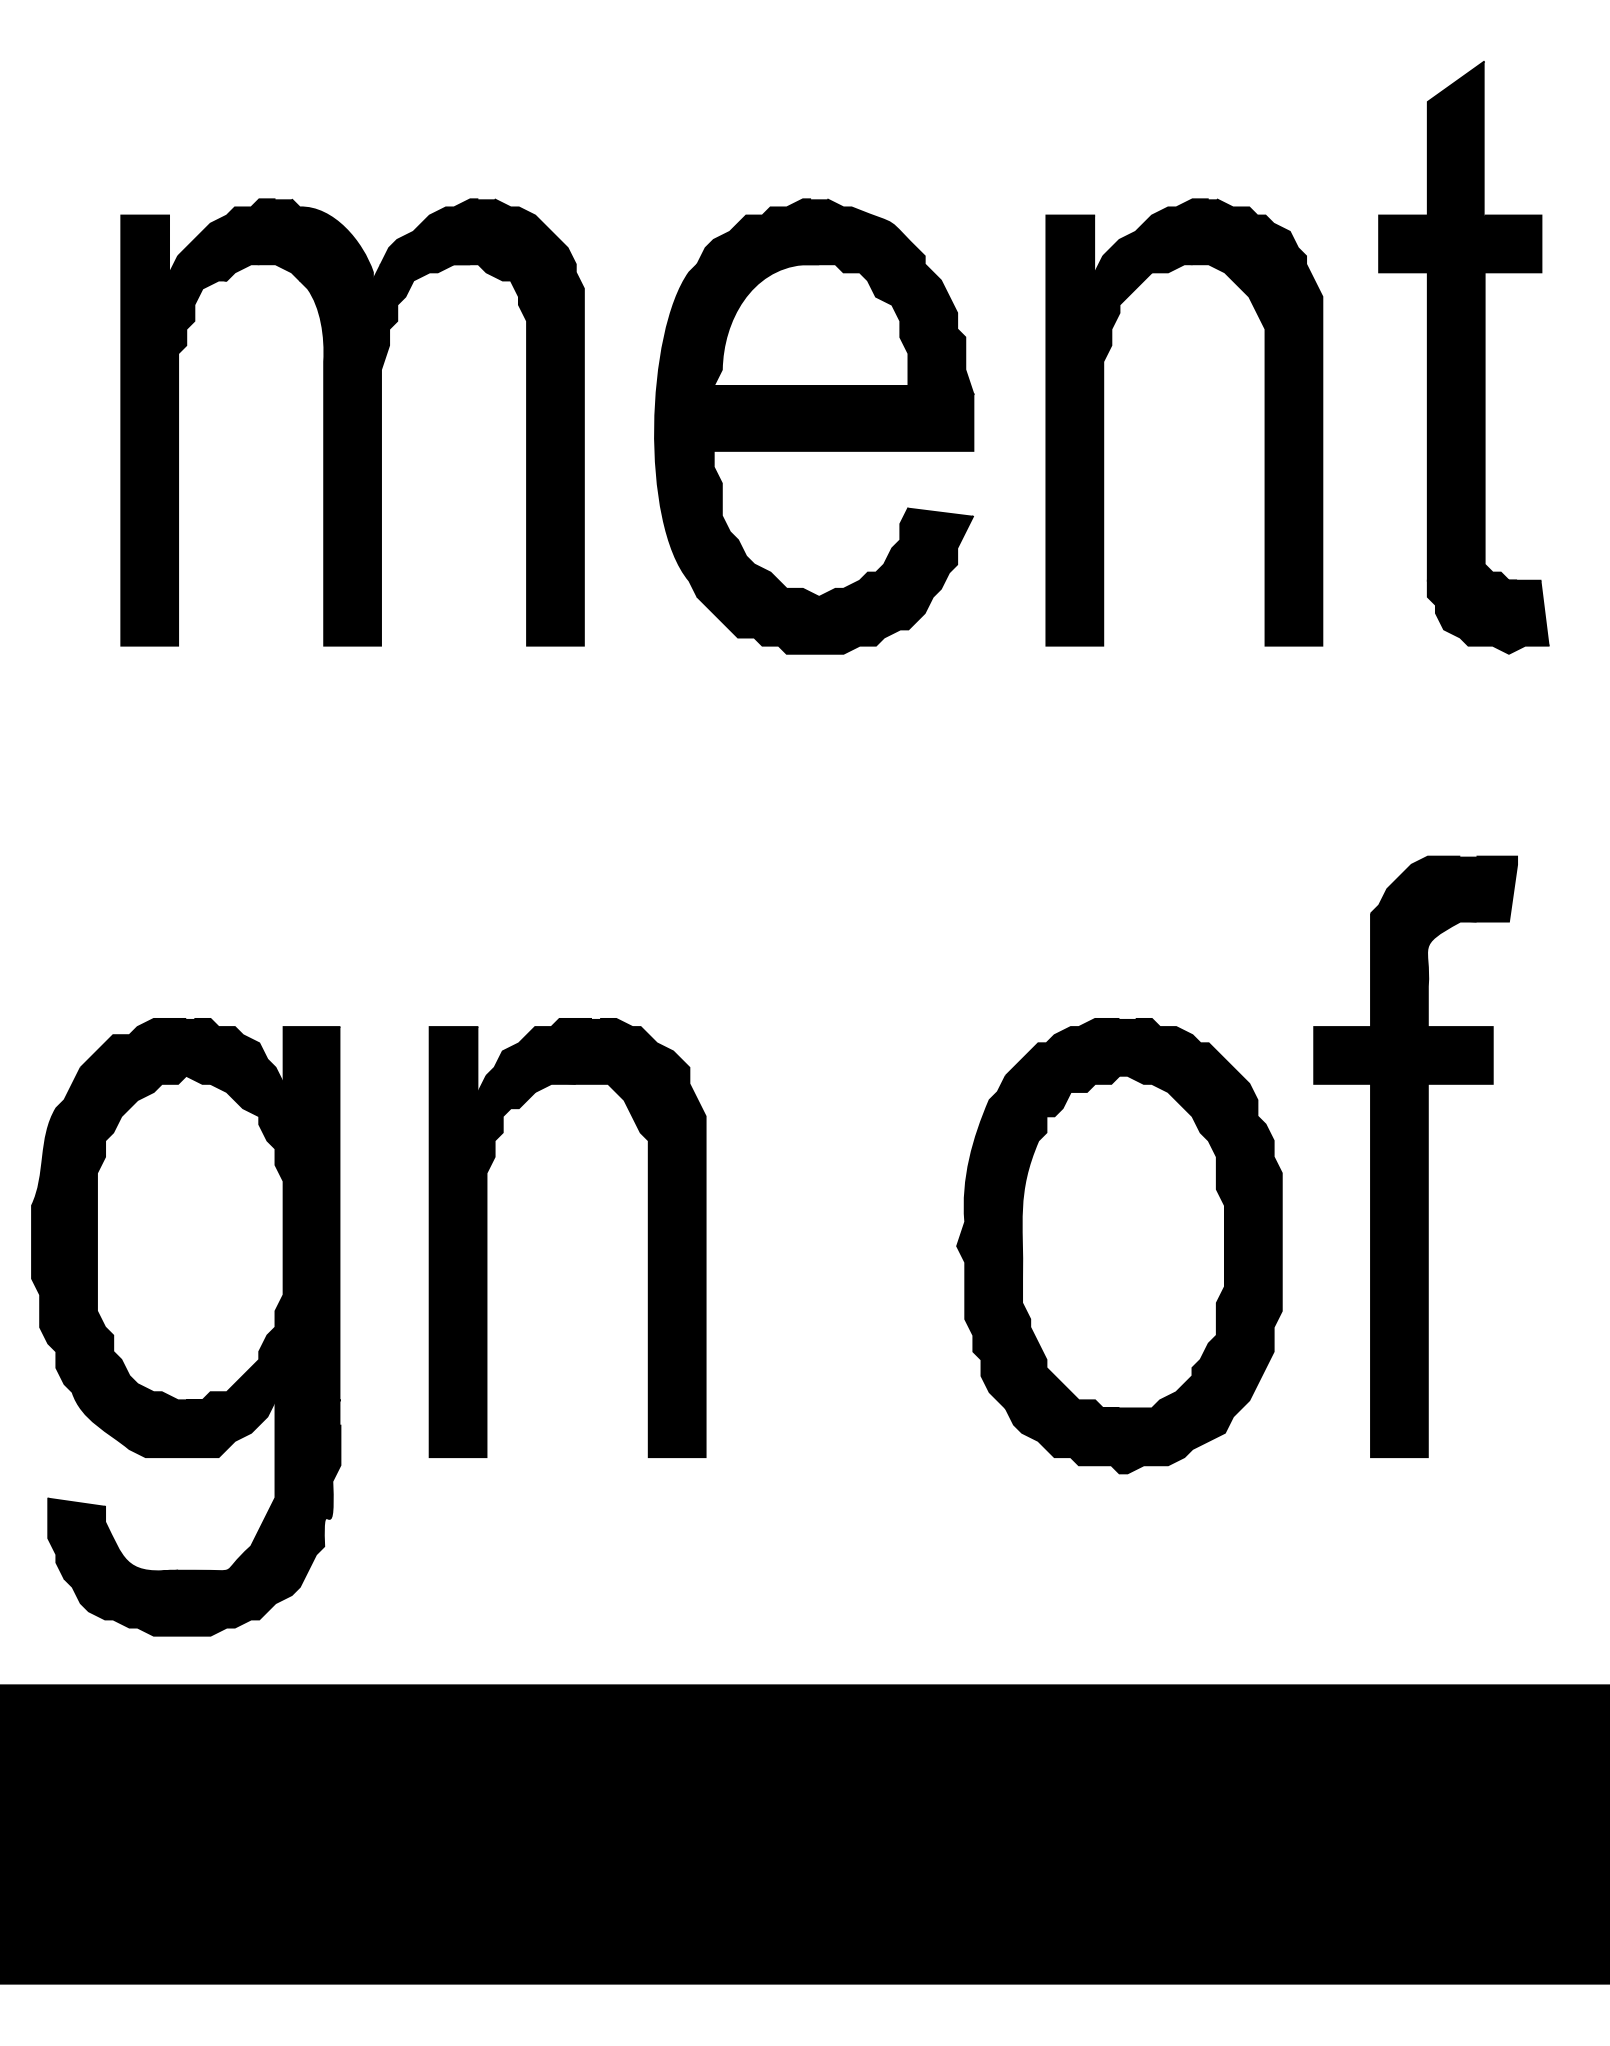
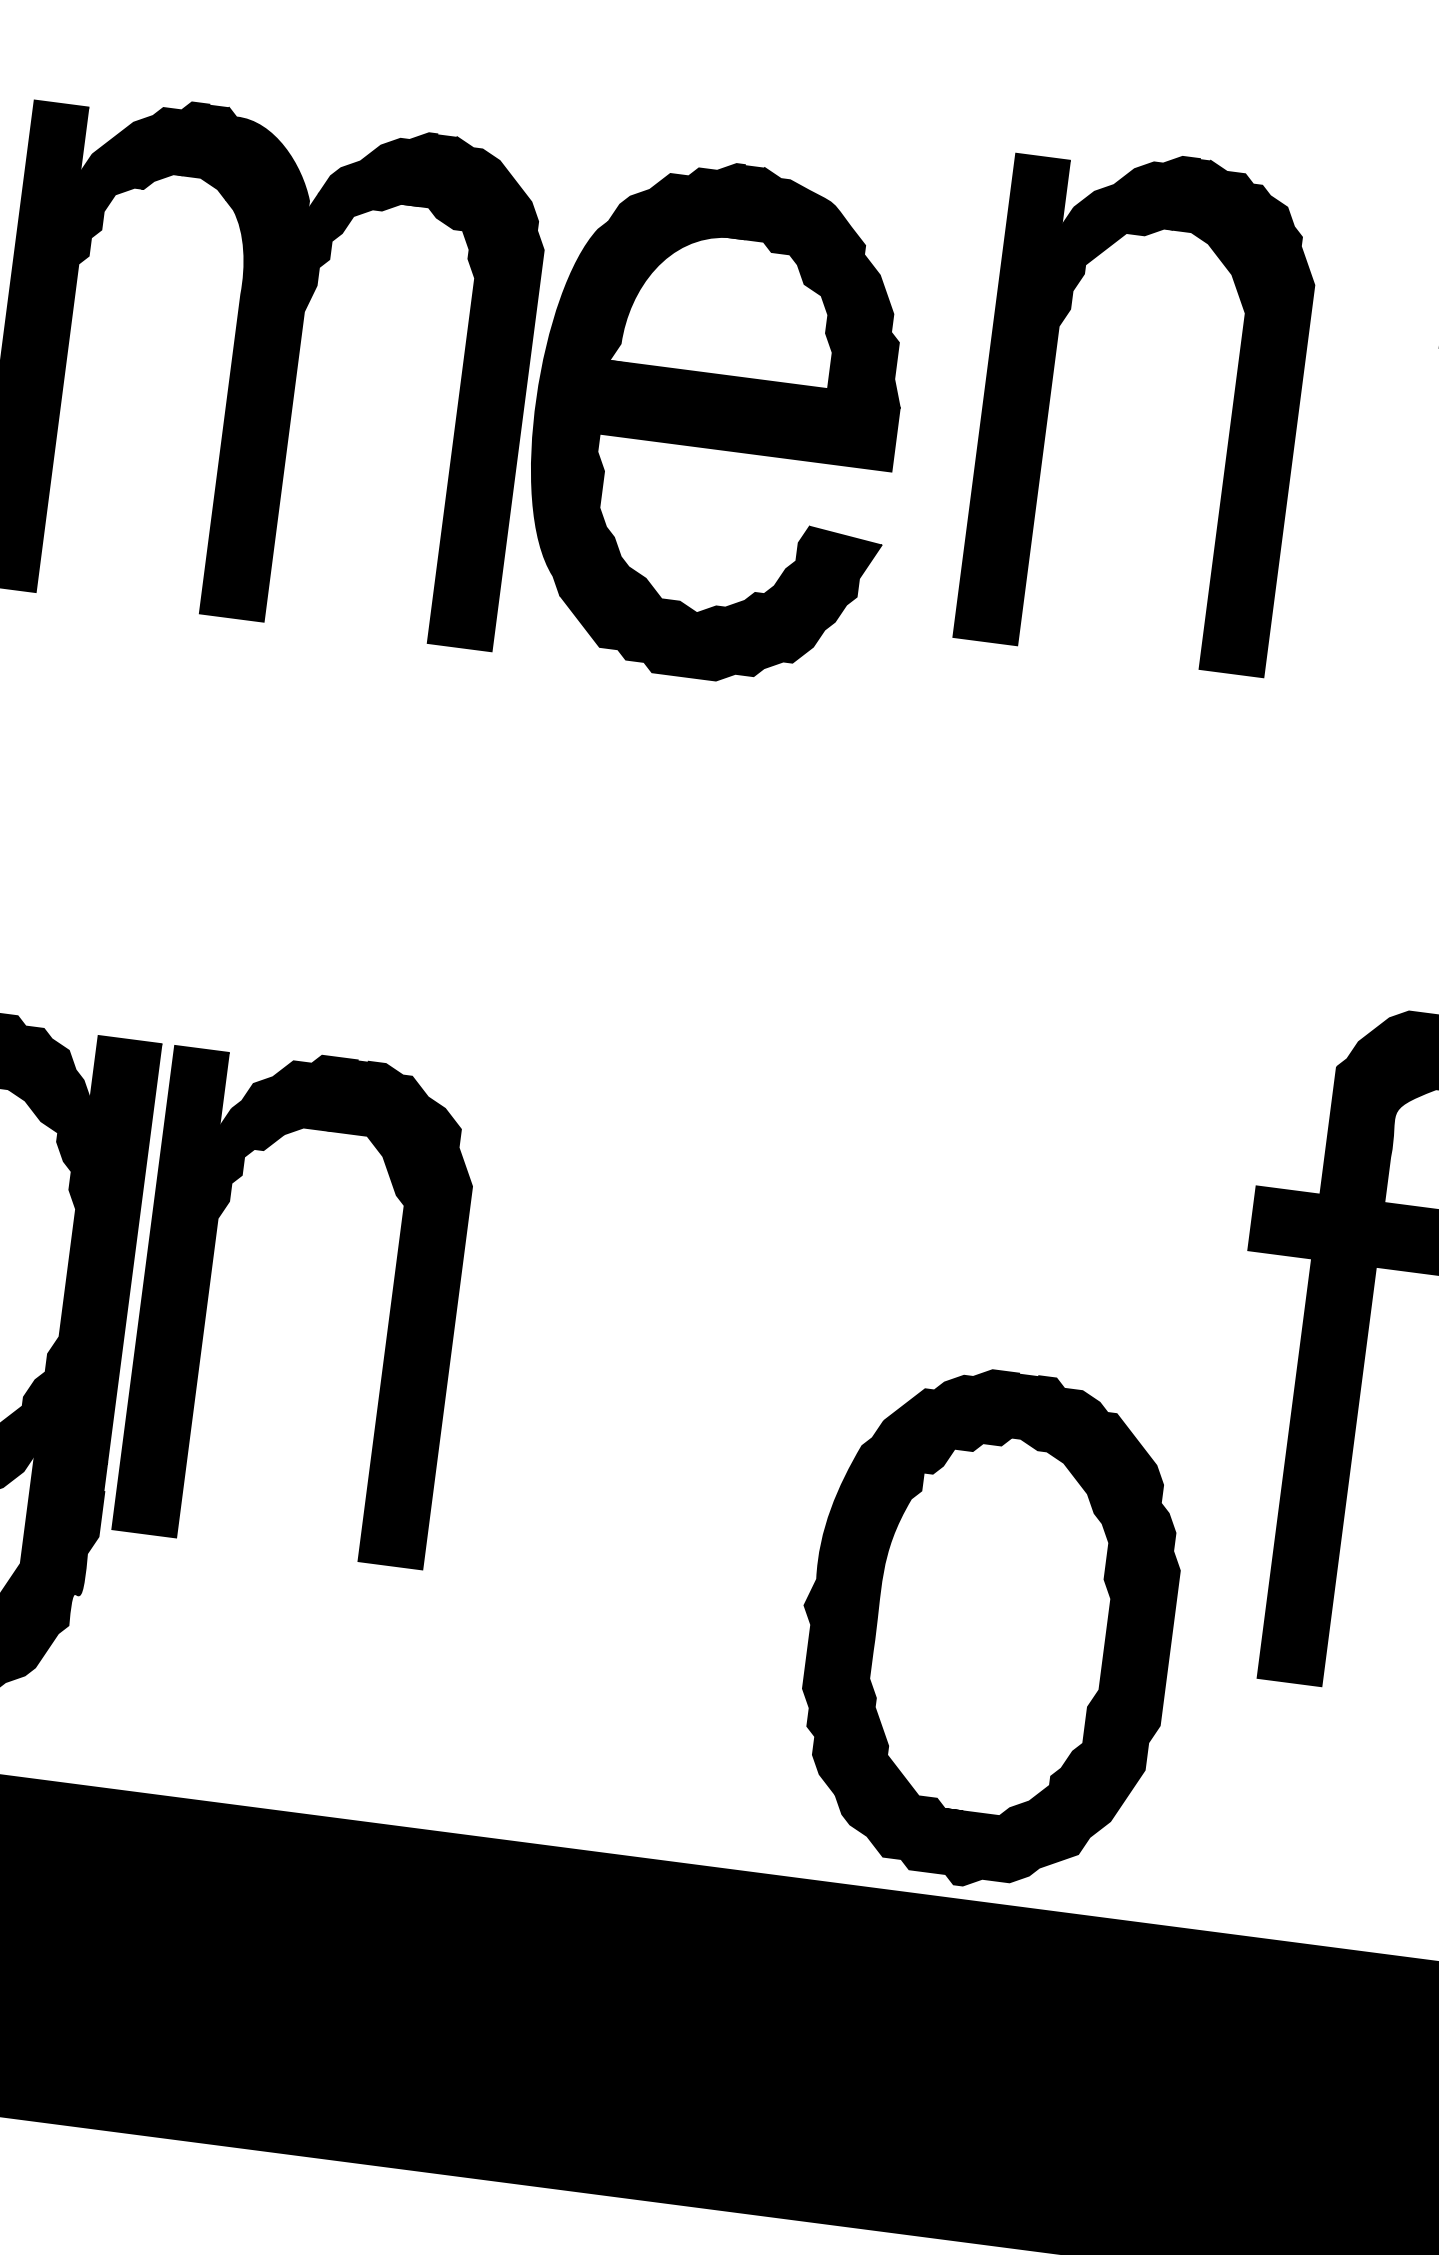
part: (1104, 422) -> (1051, 394), moved
part: (814, 426) -> (716, 420), moved
part: (487, 1237) -> (209, 1290), moved
part: (1119, 1246) -> (986, 1629), moved

